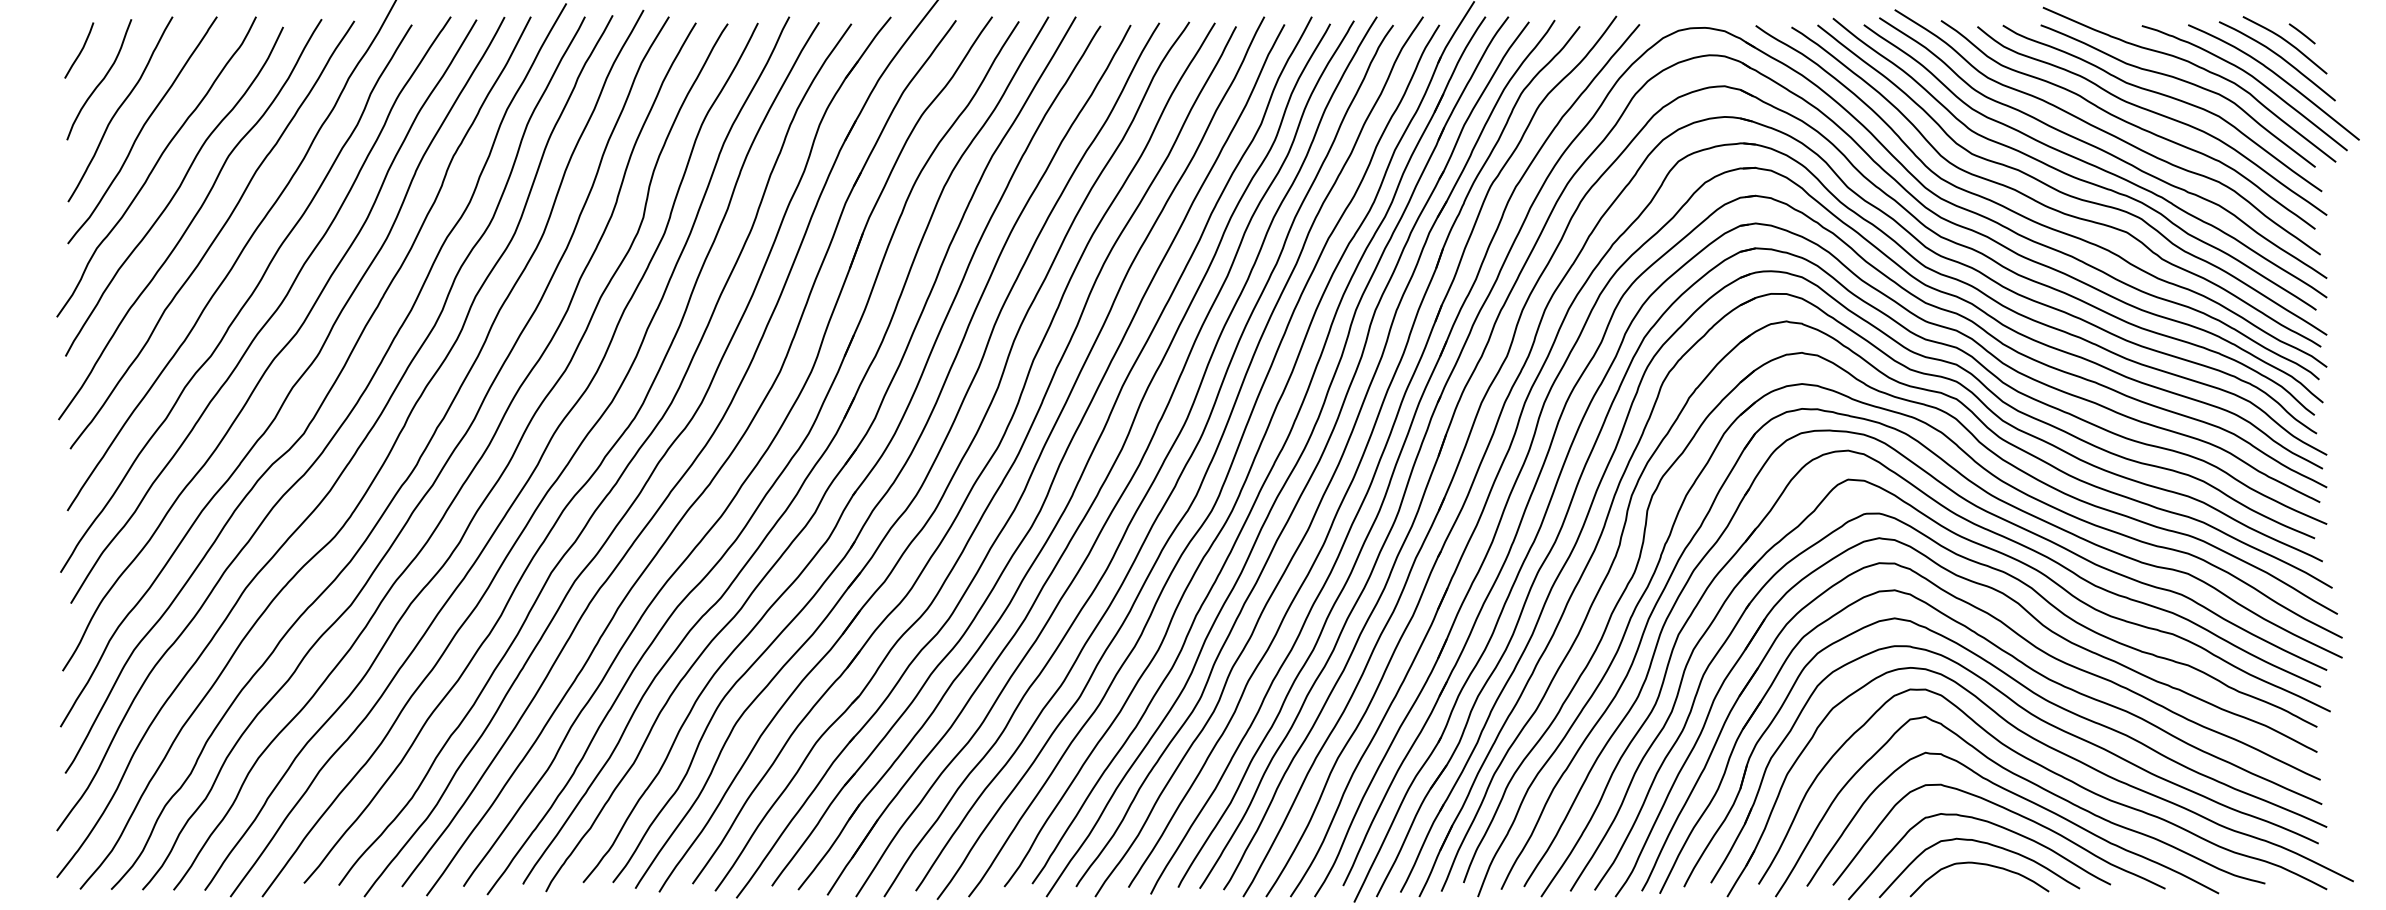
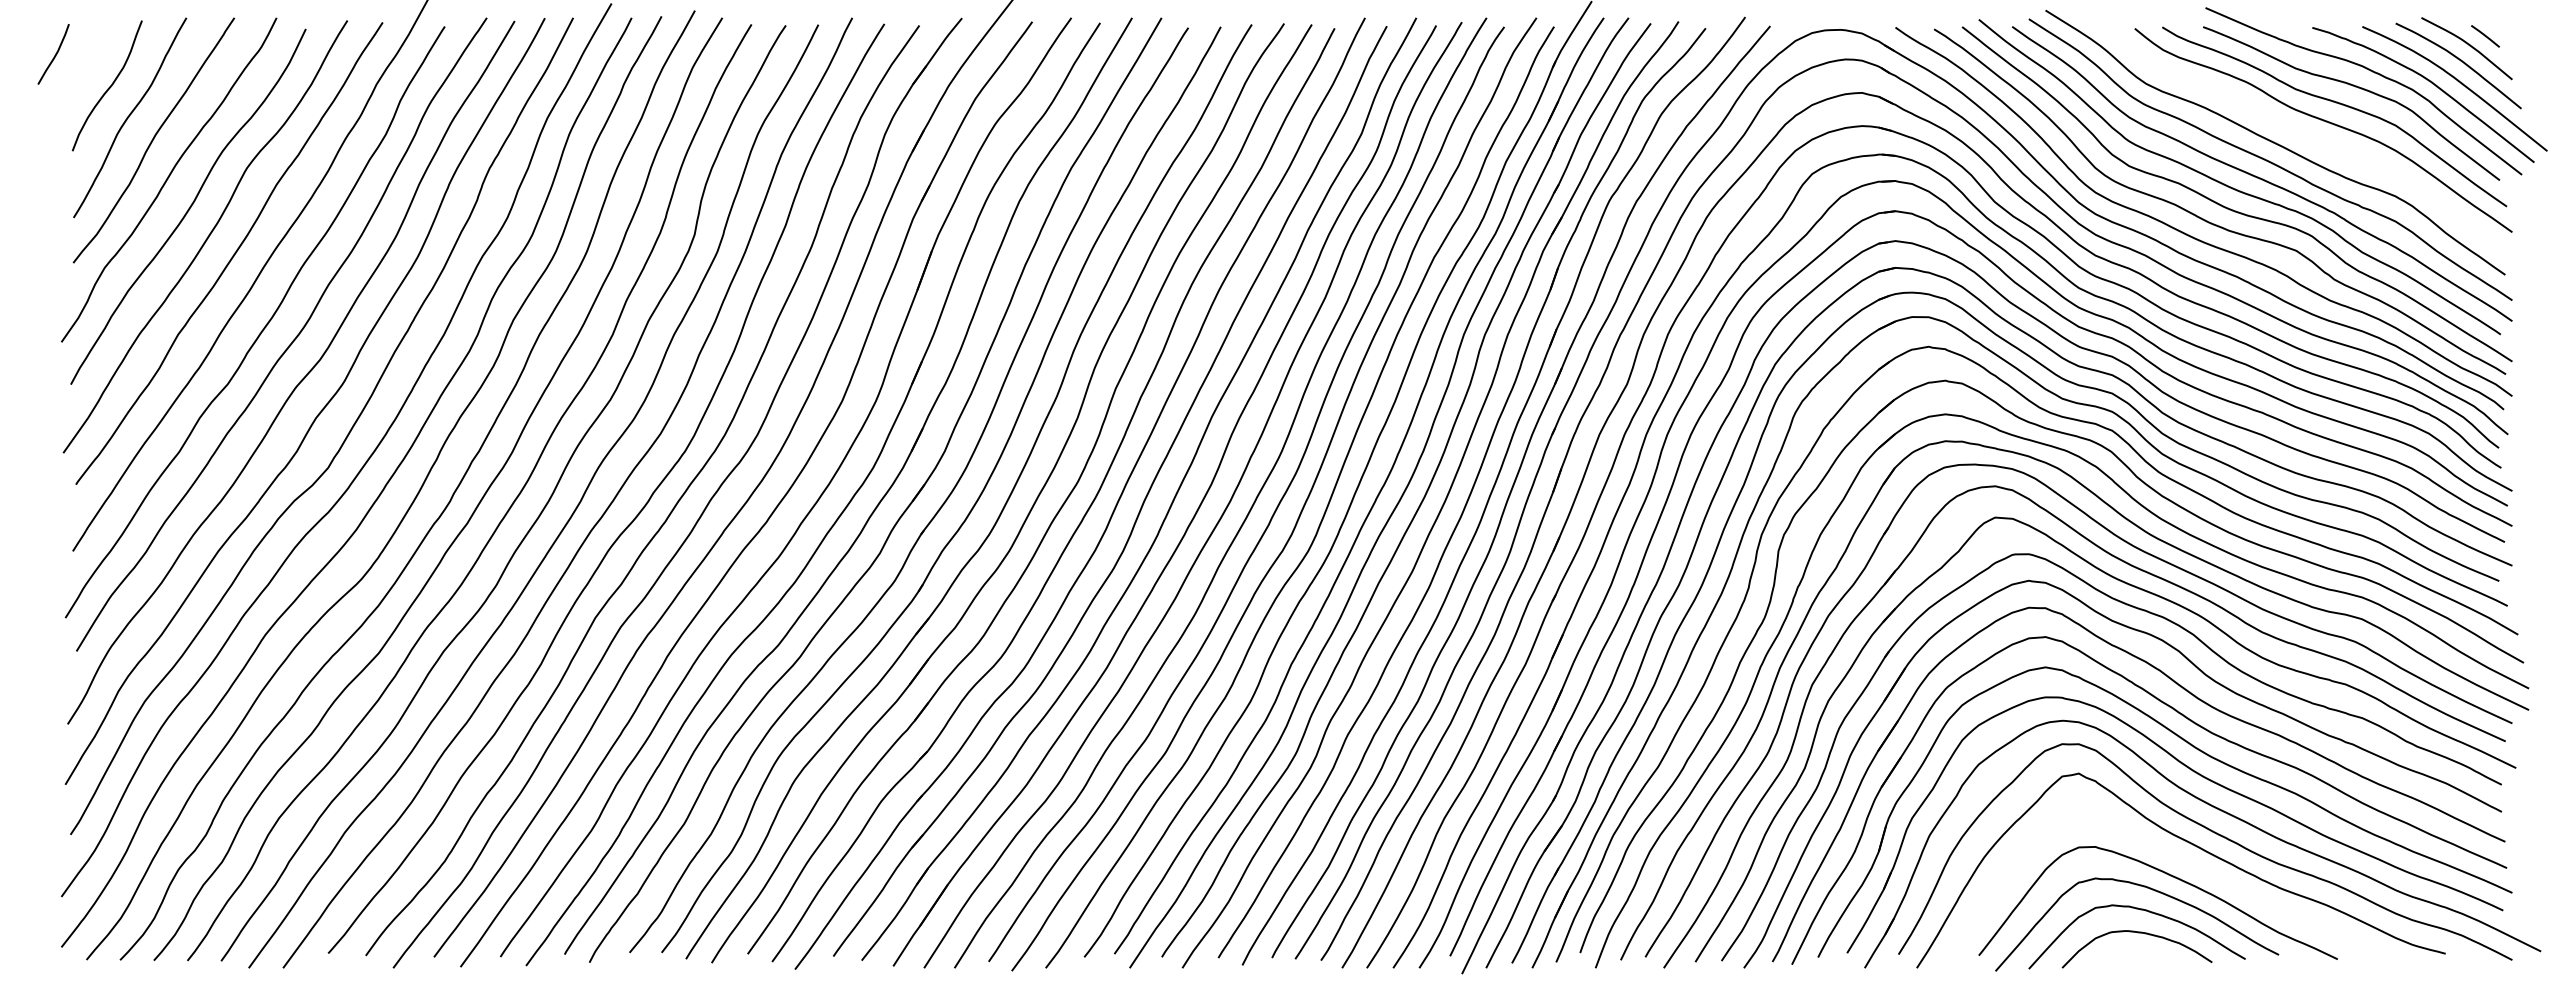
curve: (80, 51) -> (54, 55), moved
curve: (2128, 123) -> (2297, 133), removed
curve: (2023, 799) -> (2184, 862), removed

